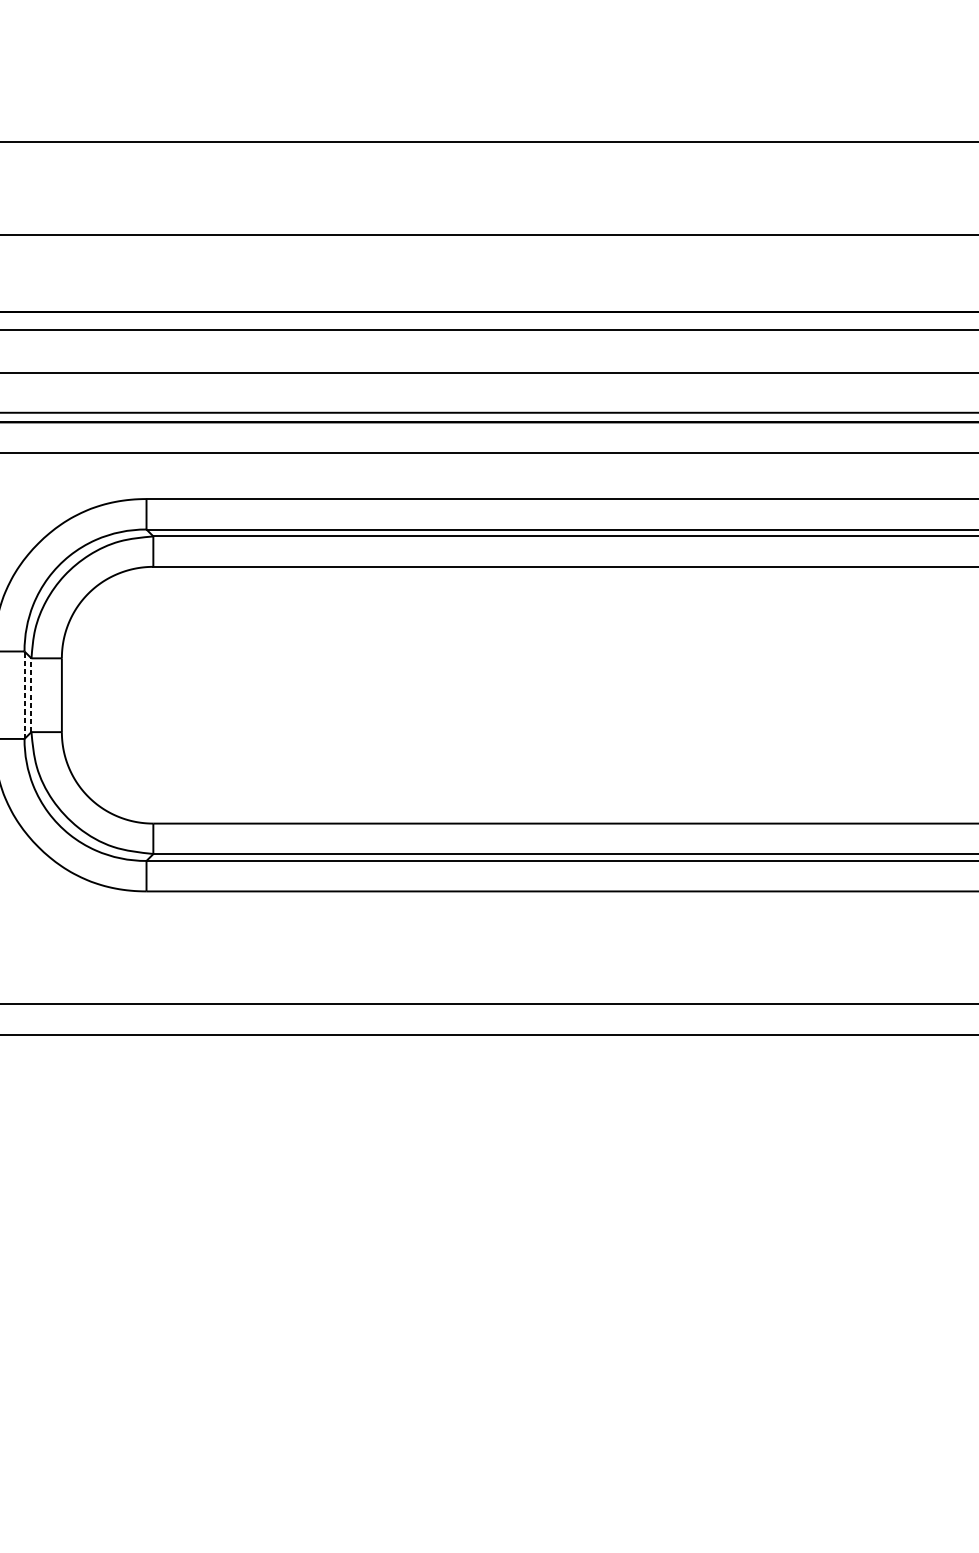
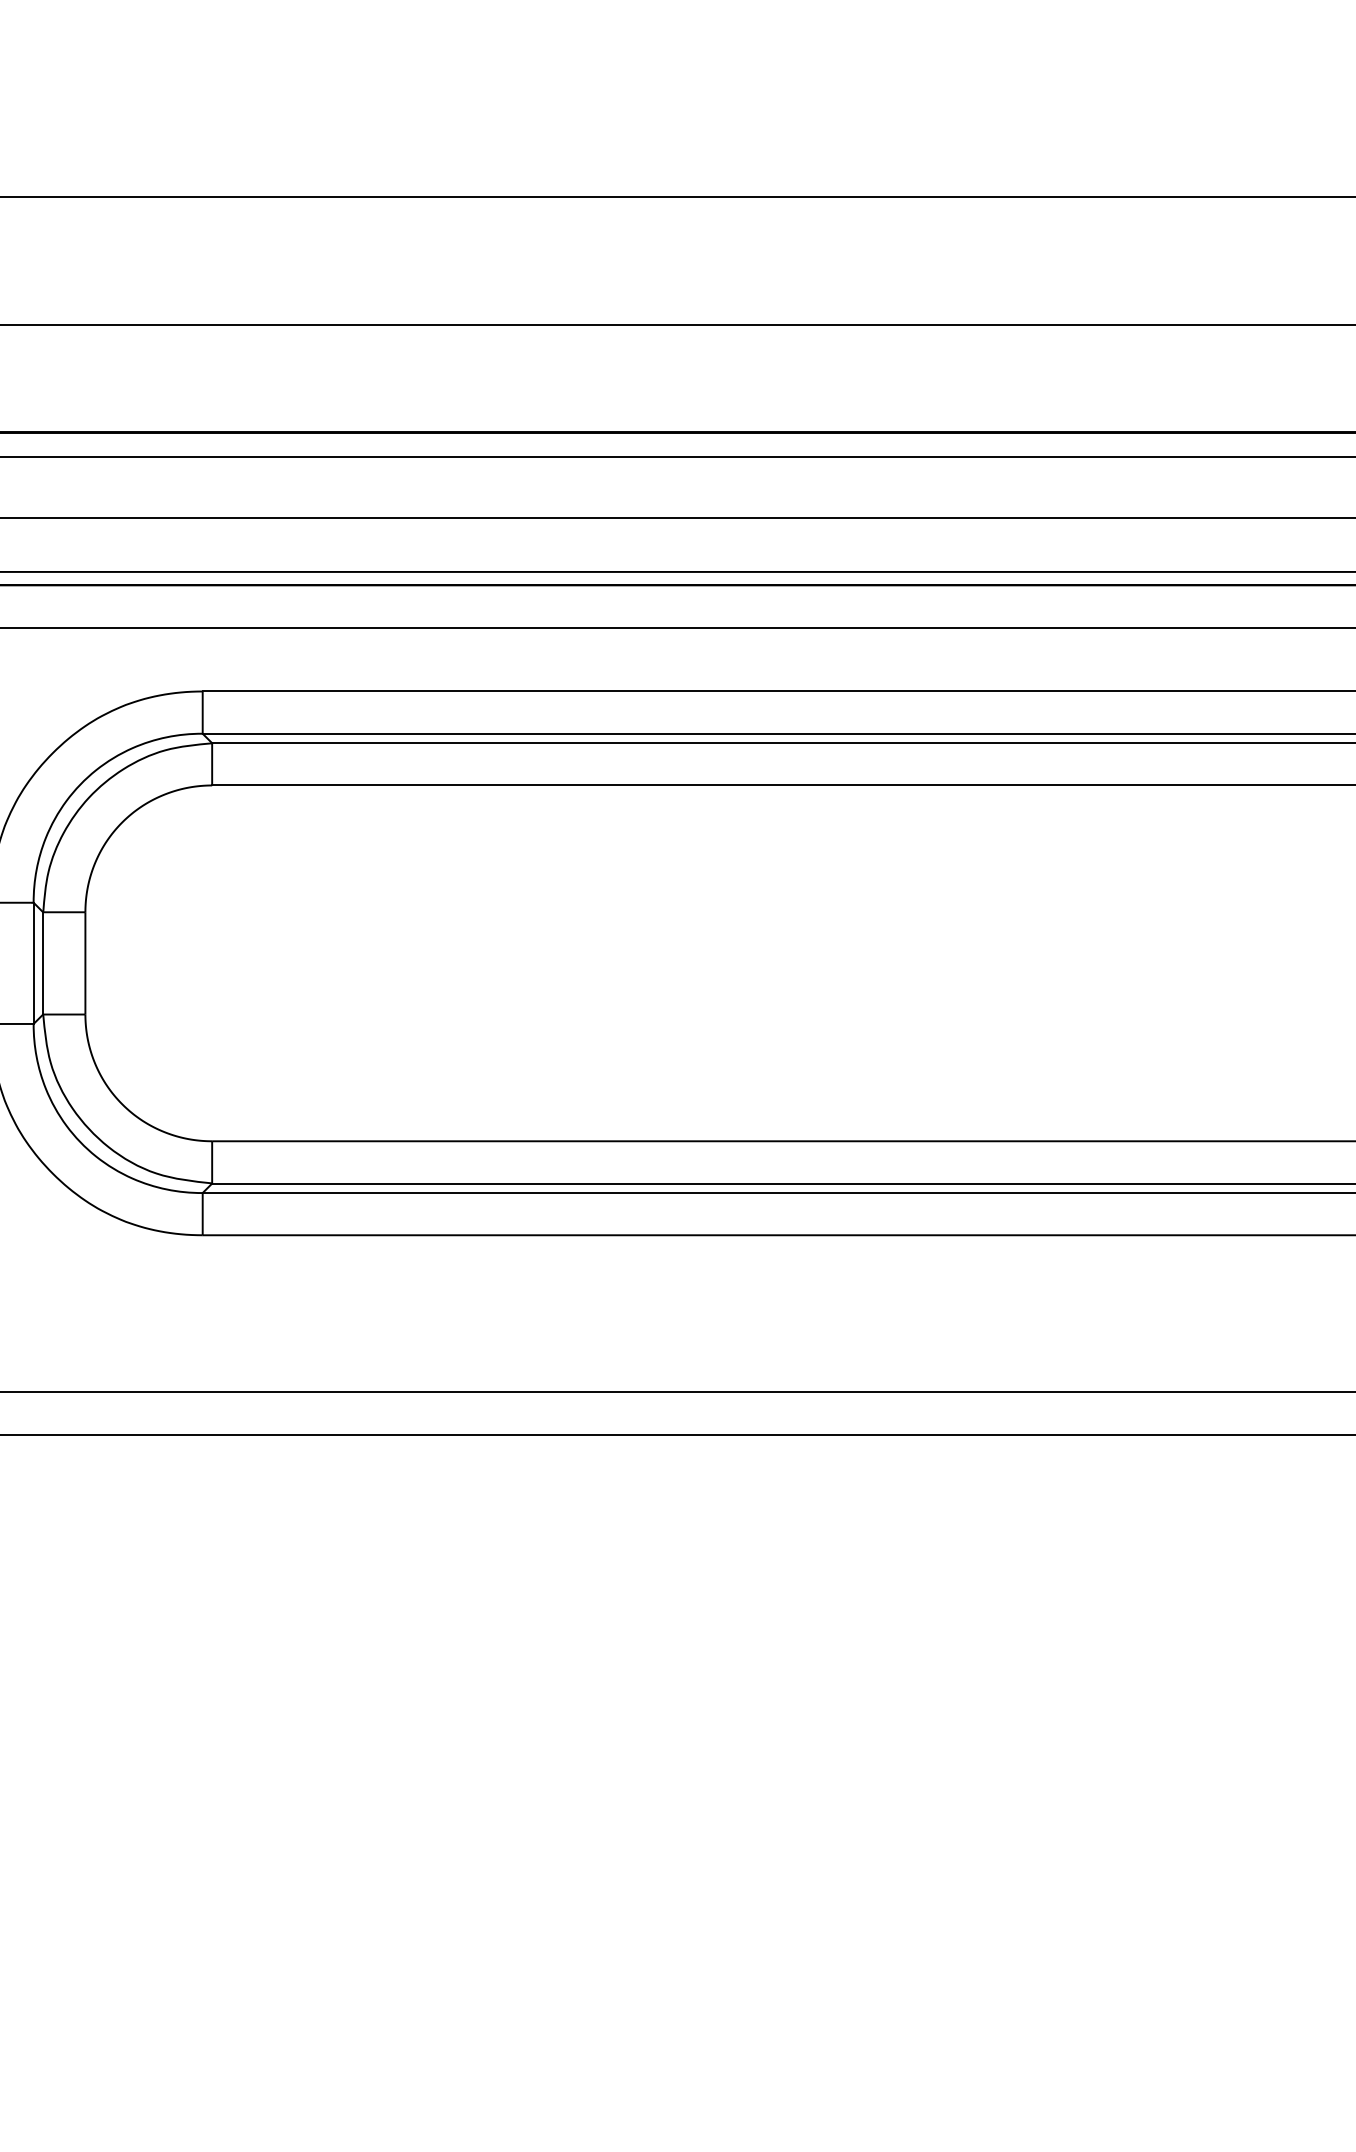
line: (31, 694) -> (43, 962), dashed -> solid
line: (24, 695) -> (33, 963), dashed -> solid

